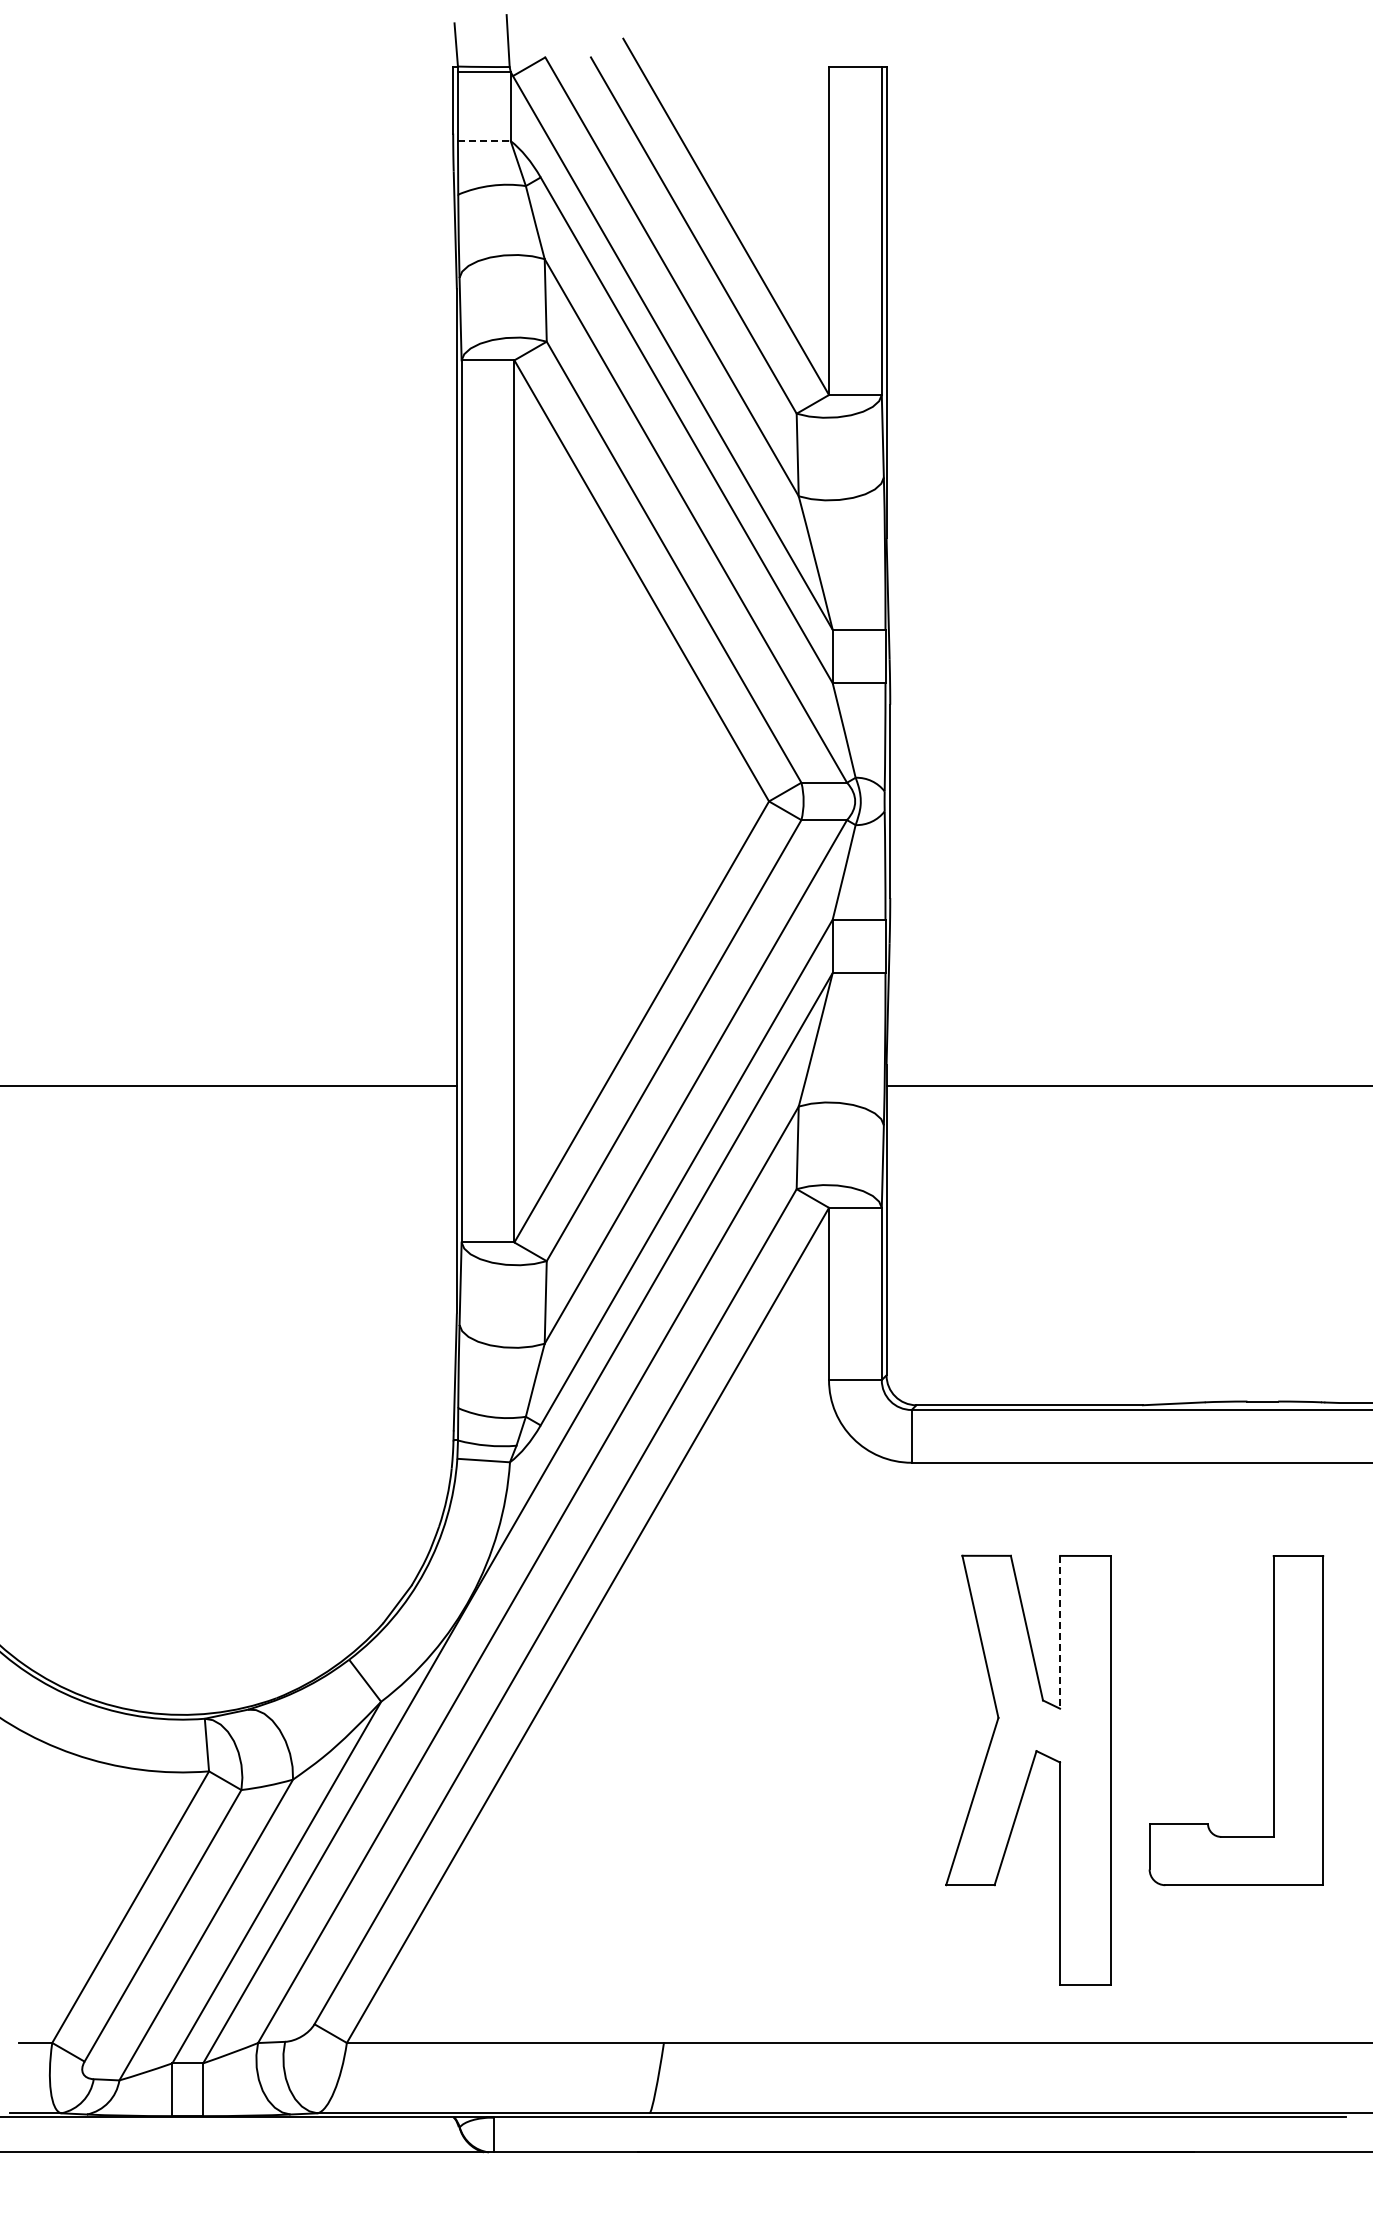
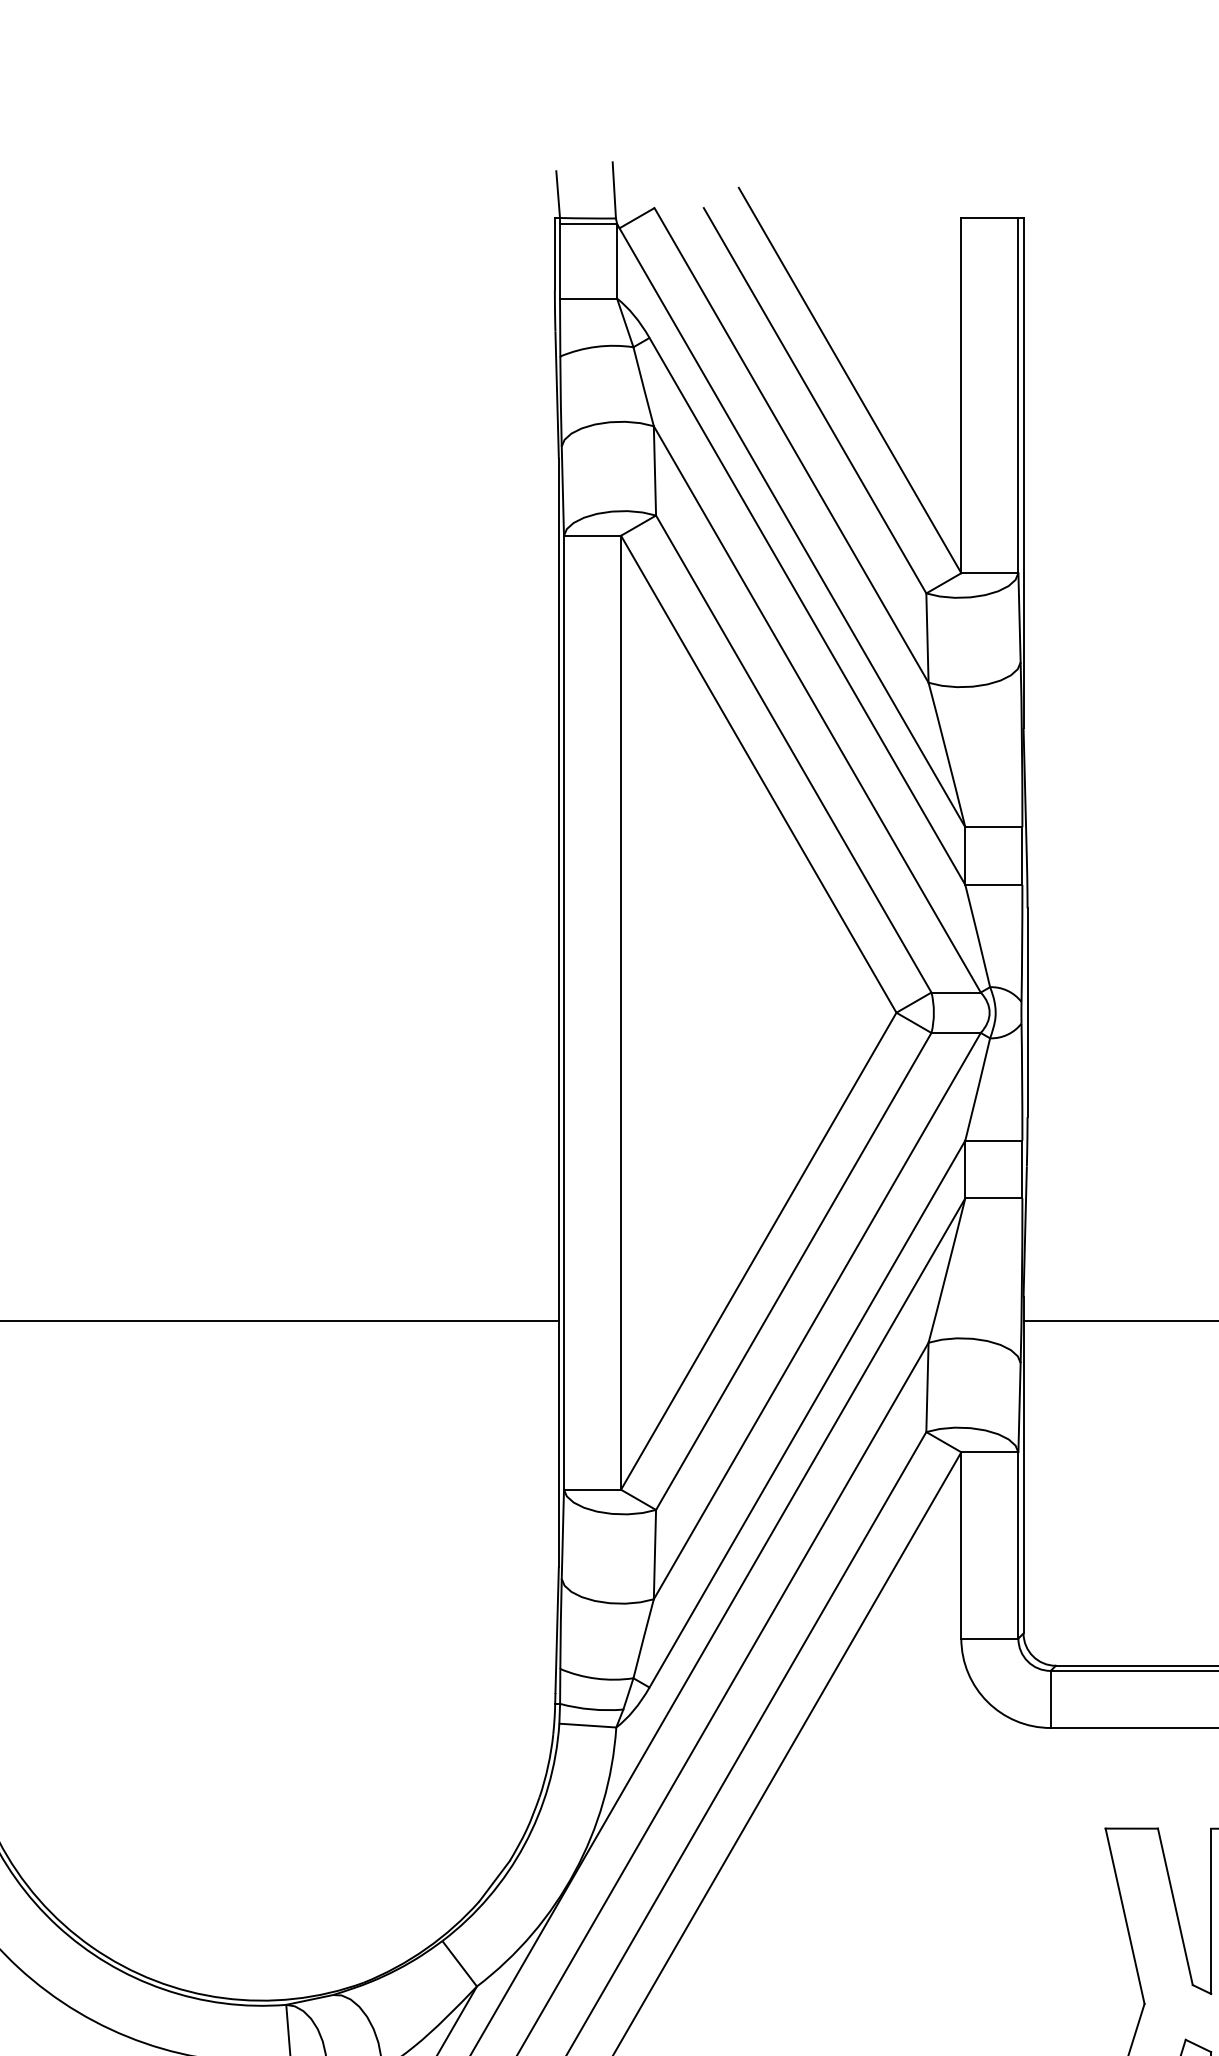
line: (484, 141) -> (588, 299), dashed -> solid
line: (1060, 1632) -> (1211, 1911), dashed -> solid

